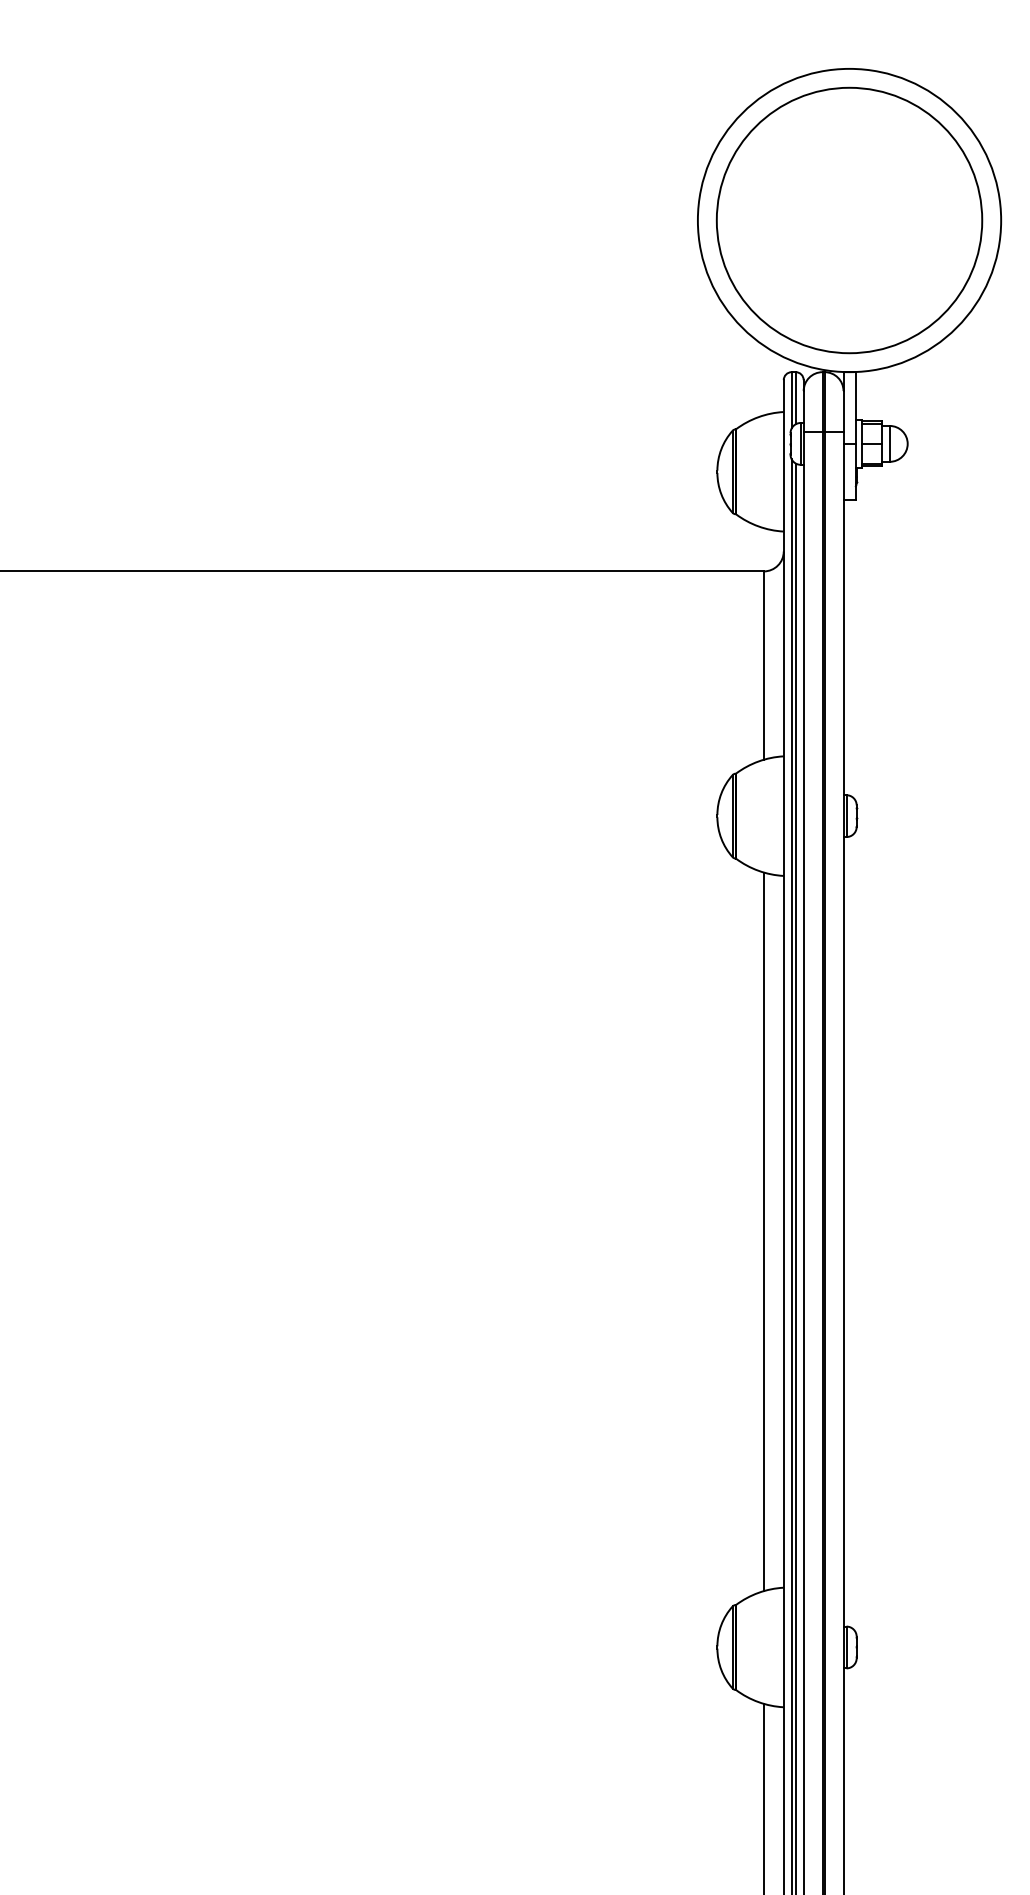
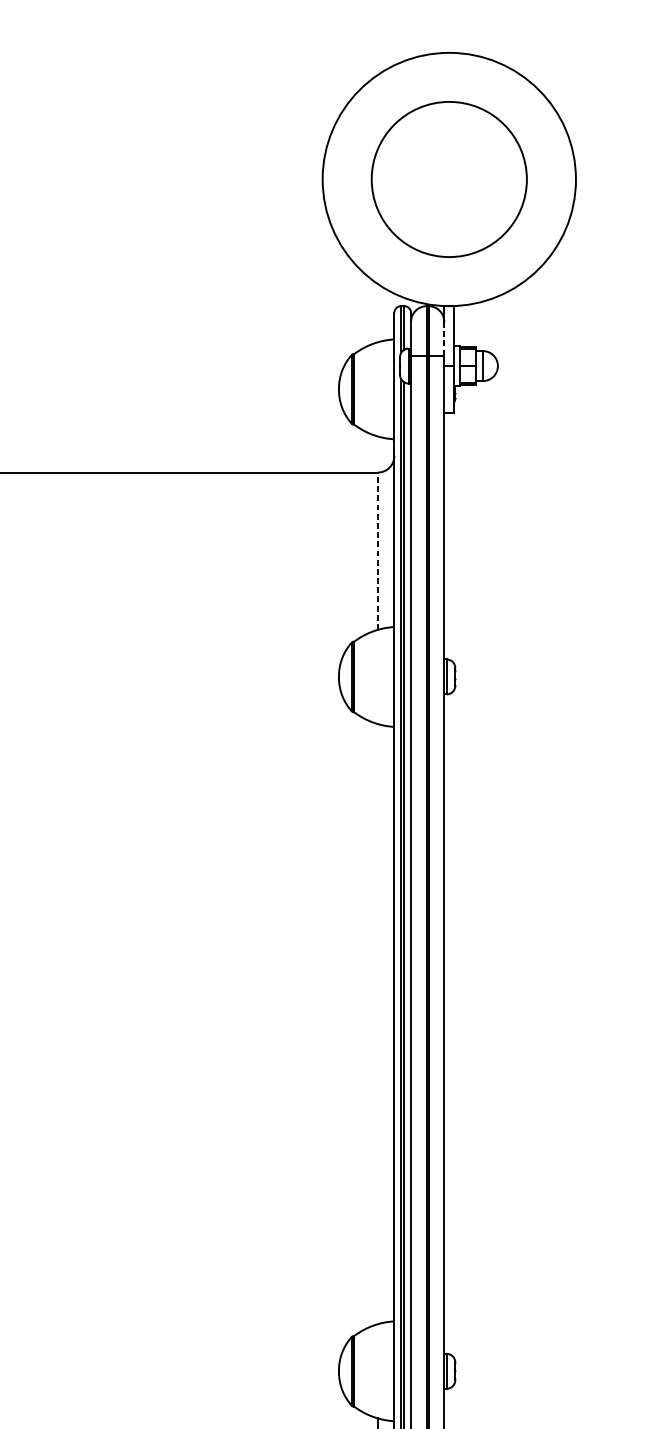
circle: (849, 220) -> (449, 179), size x0.7
line: (843, 412) -> (444, 339), solid -> dashed
line: (763, 665) -> (377, 551), solid -> dashed
line: (763, 1231) -> (377, 1023), removed

